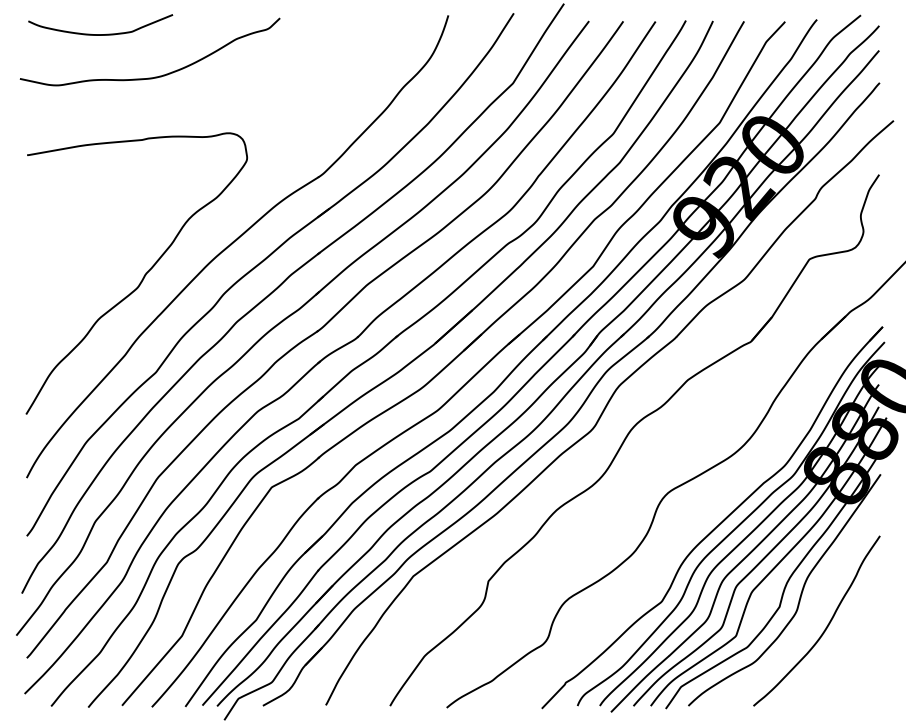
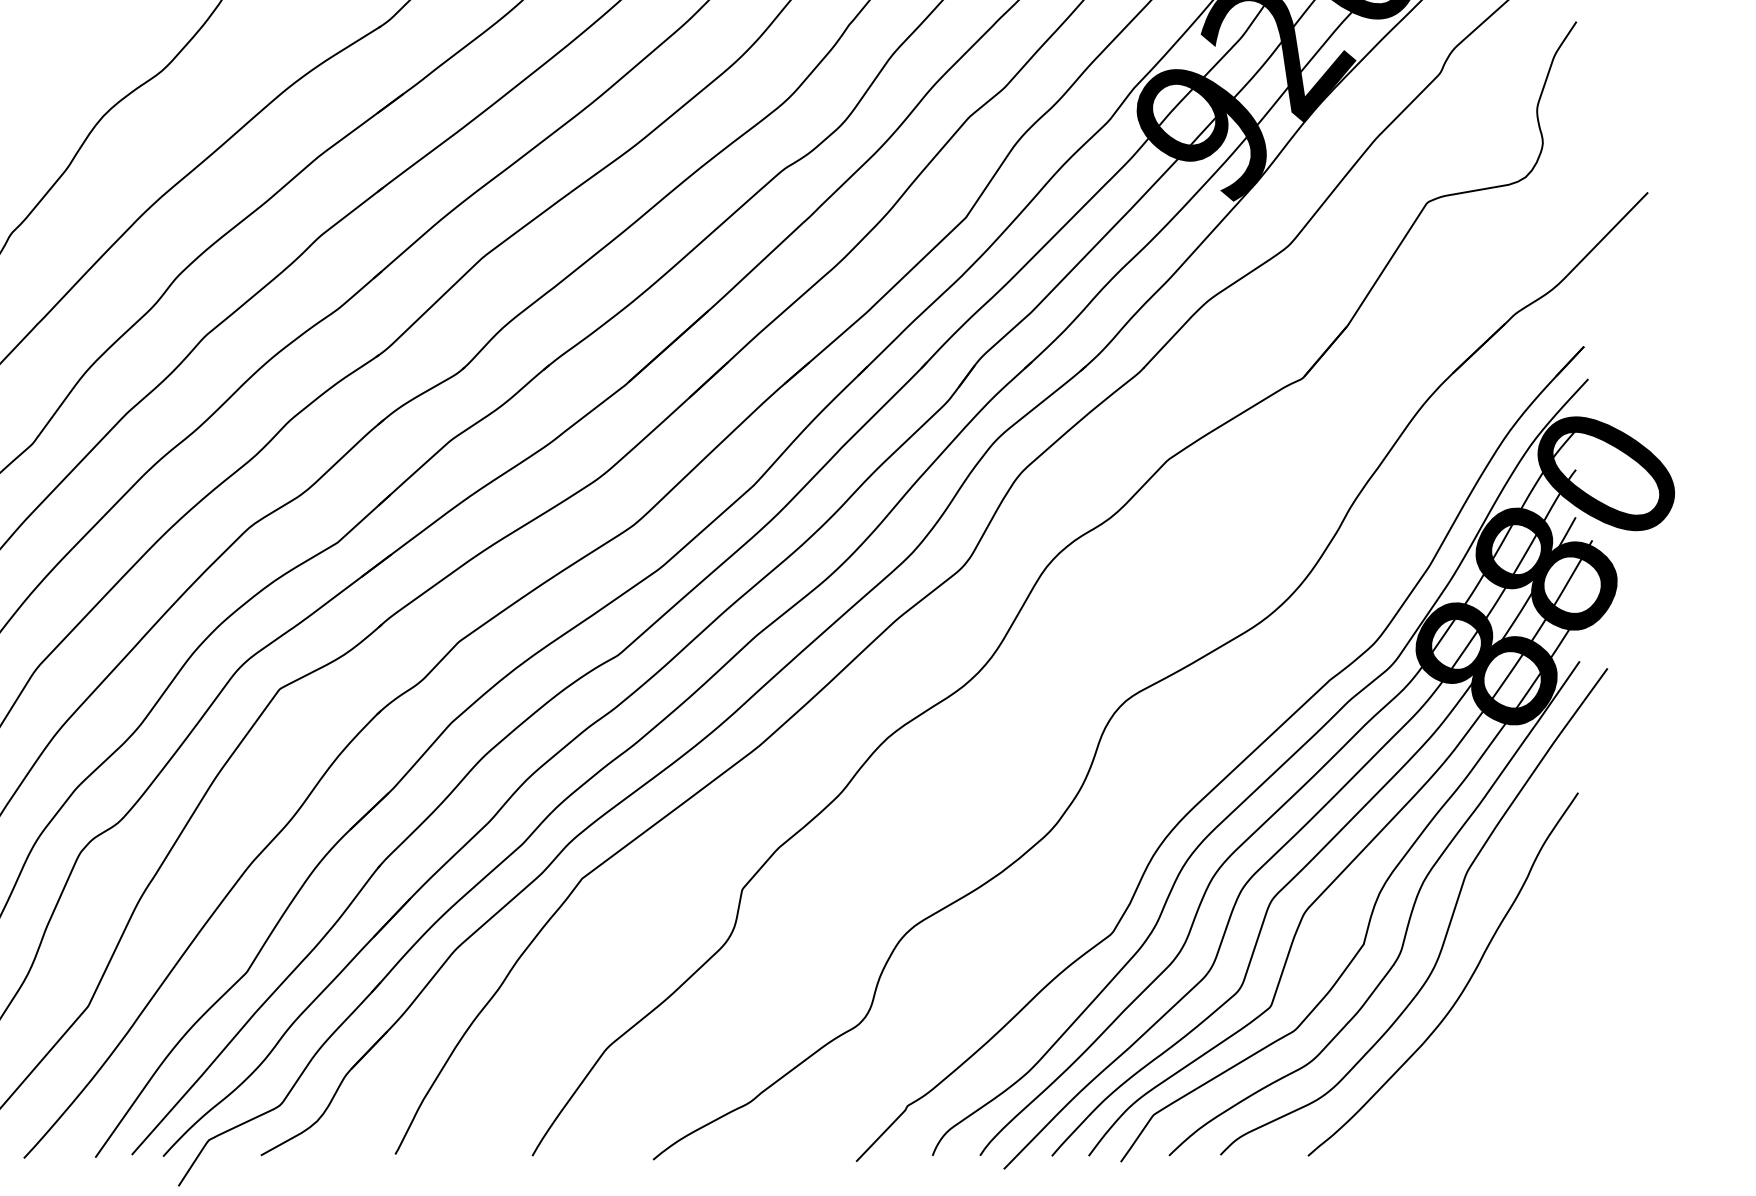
curve: (819, 594) -> (1448, 917), added

